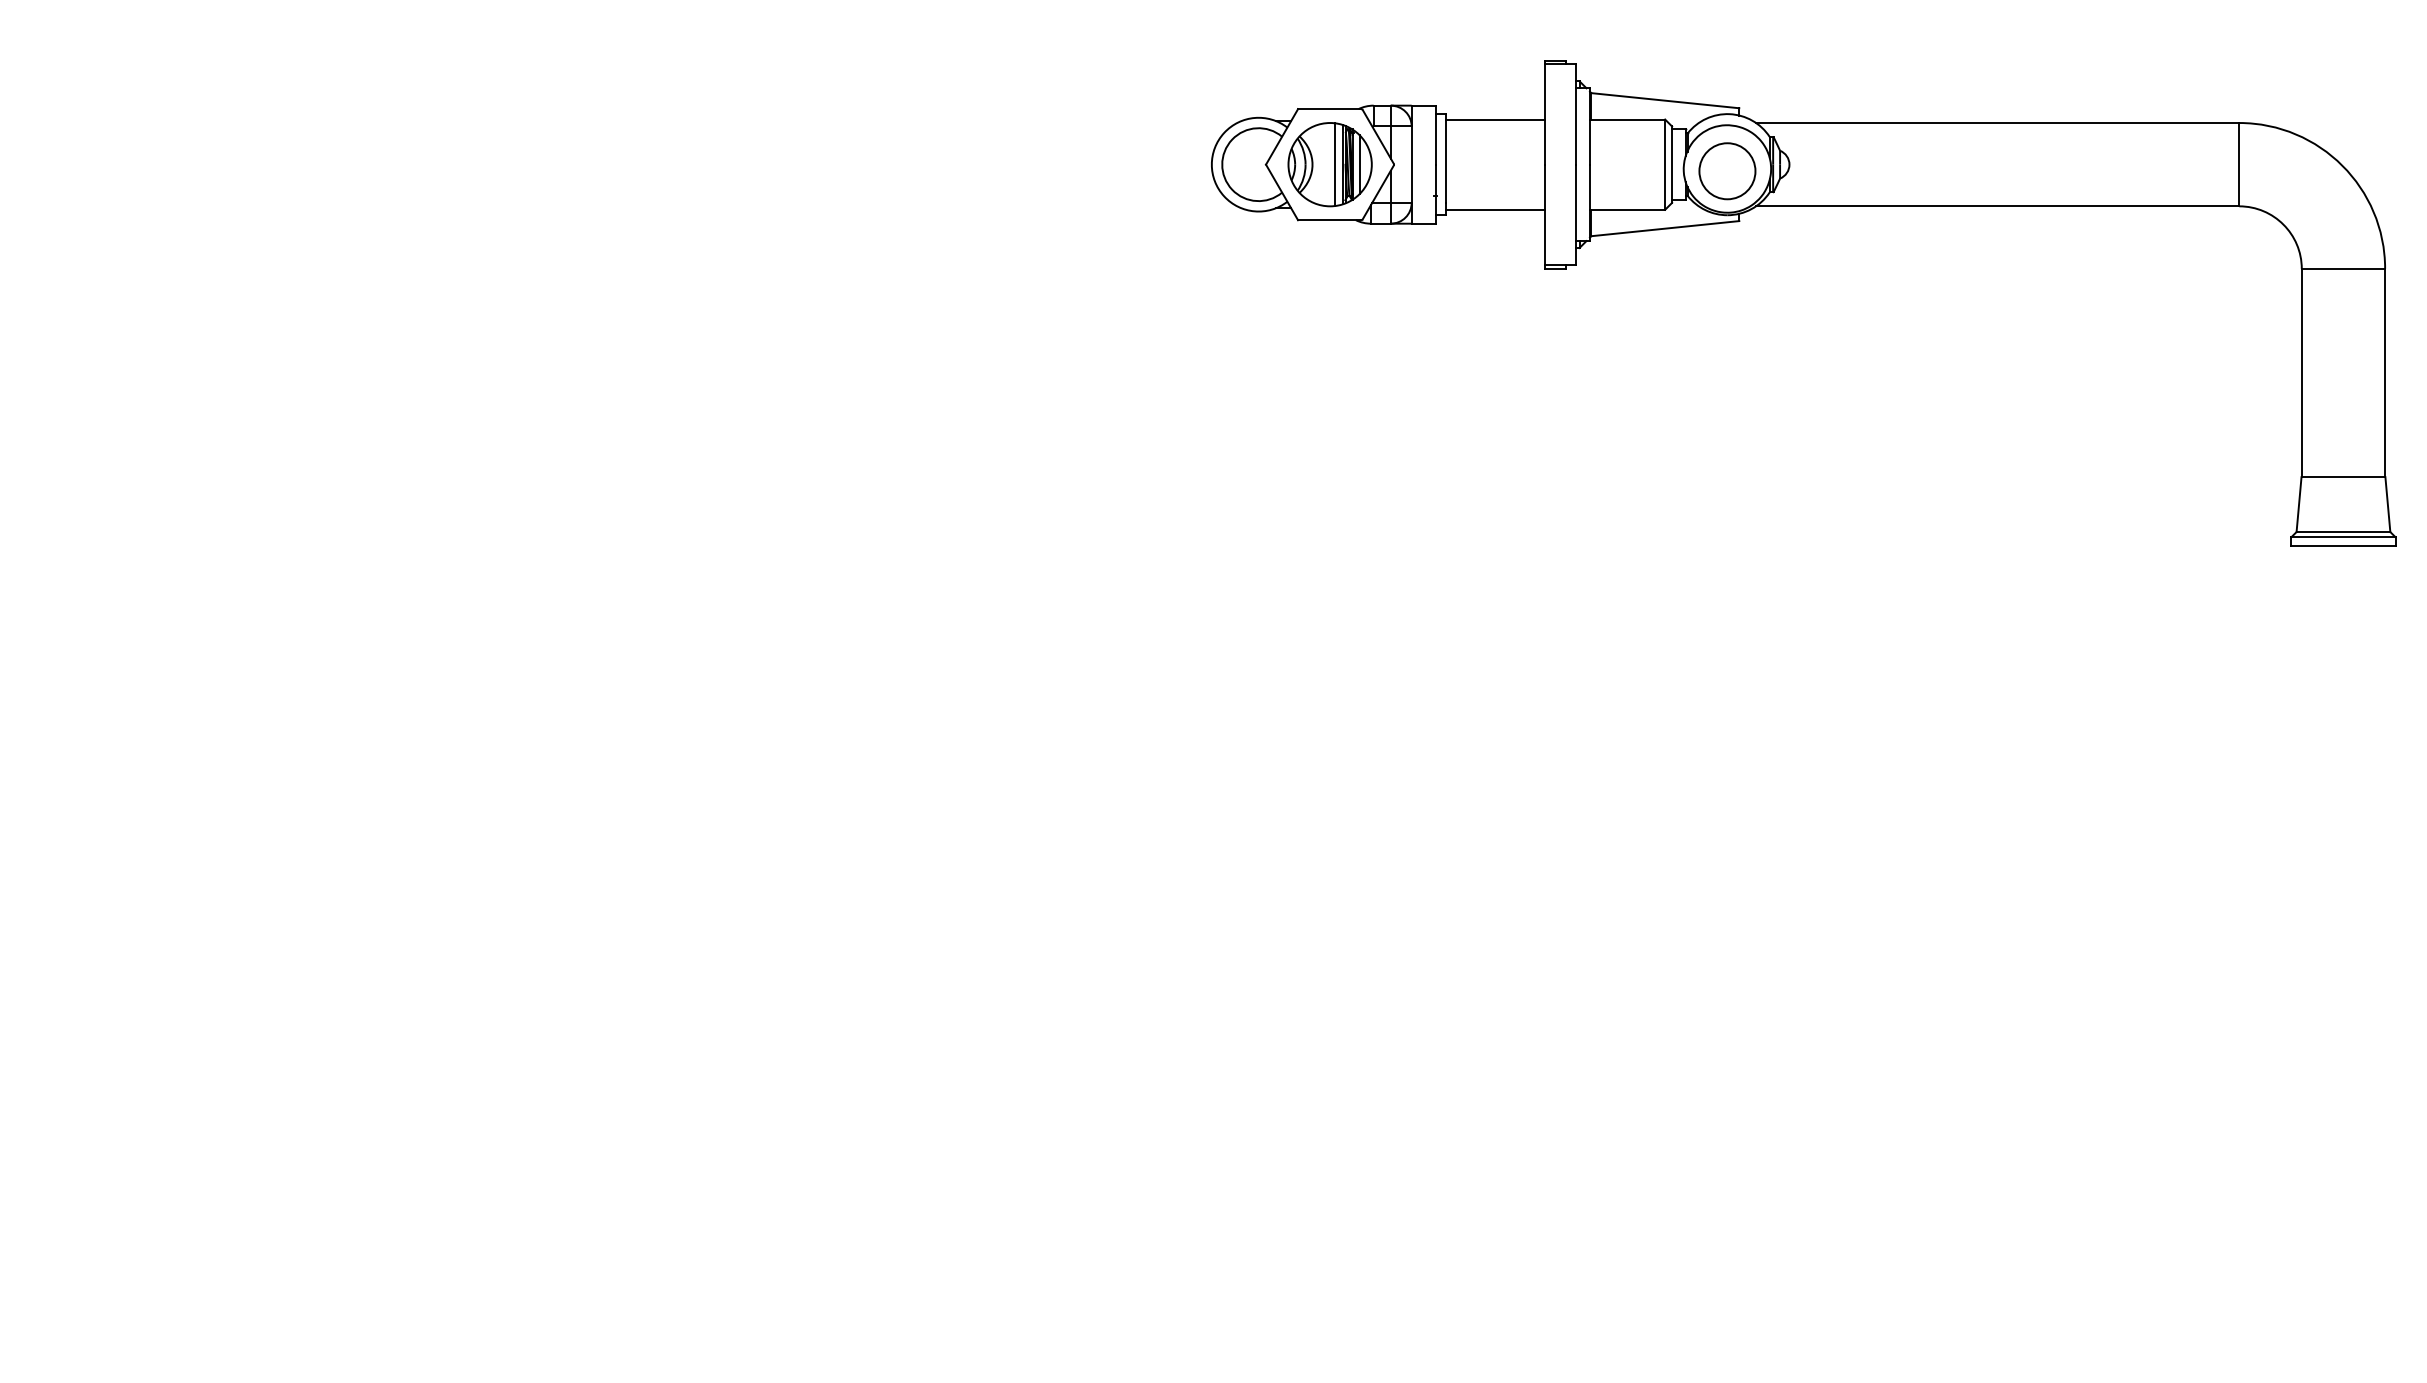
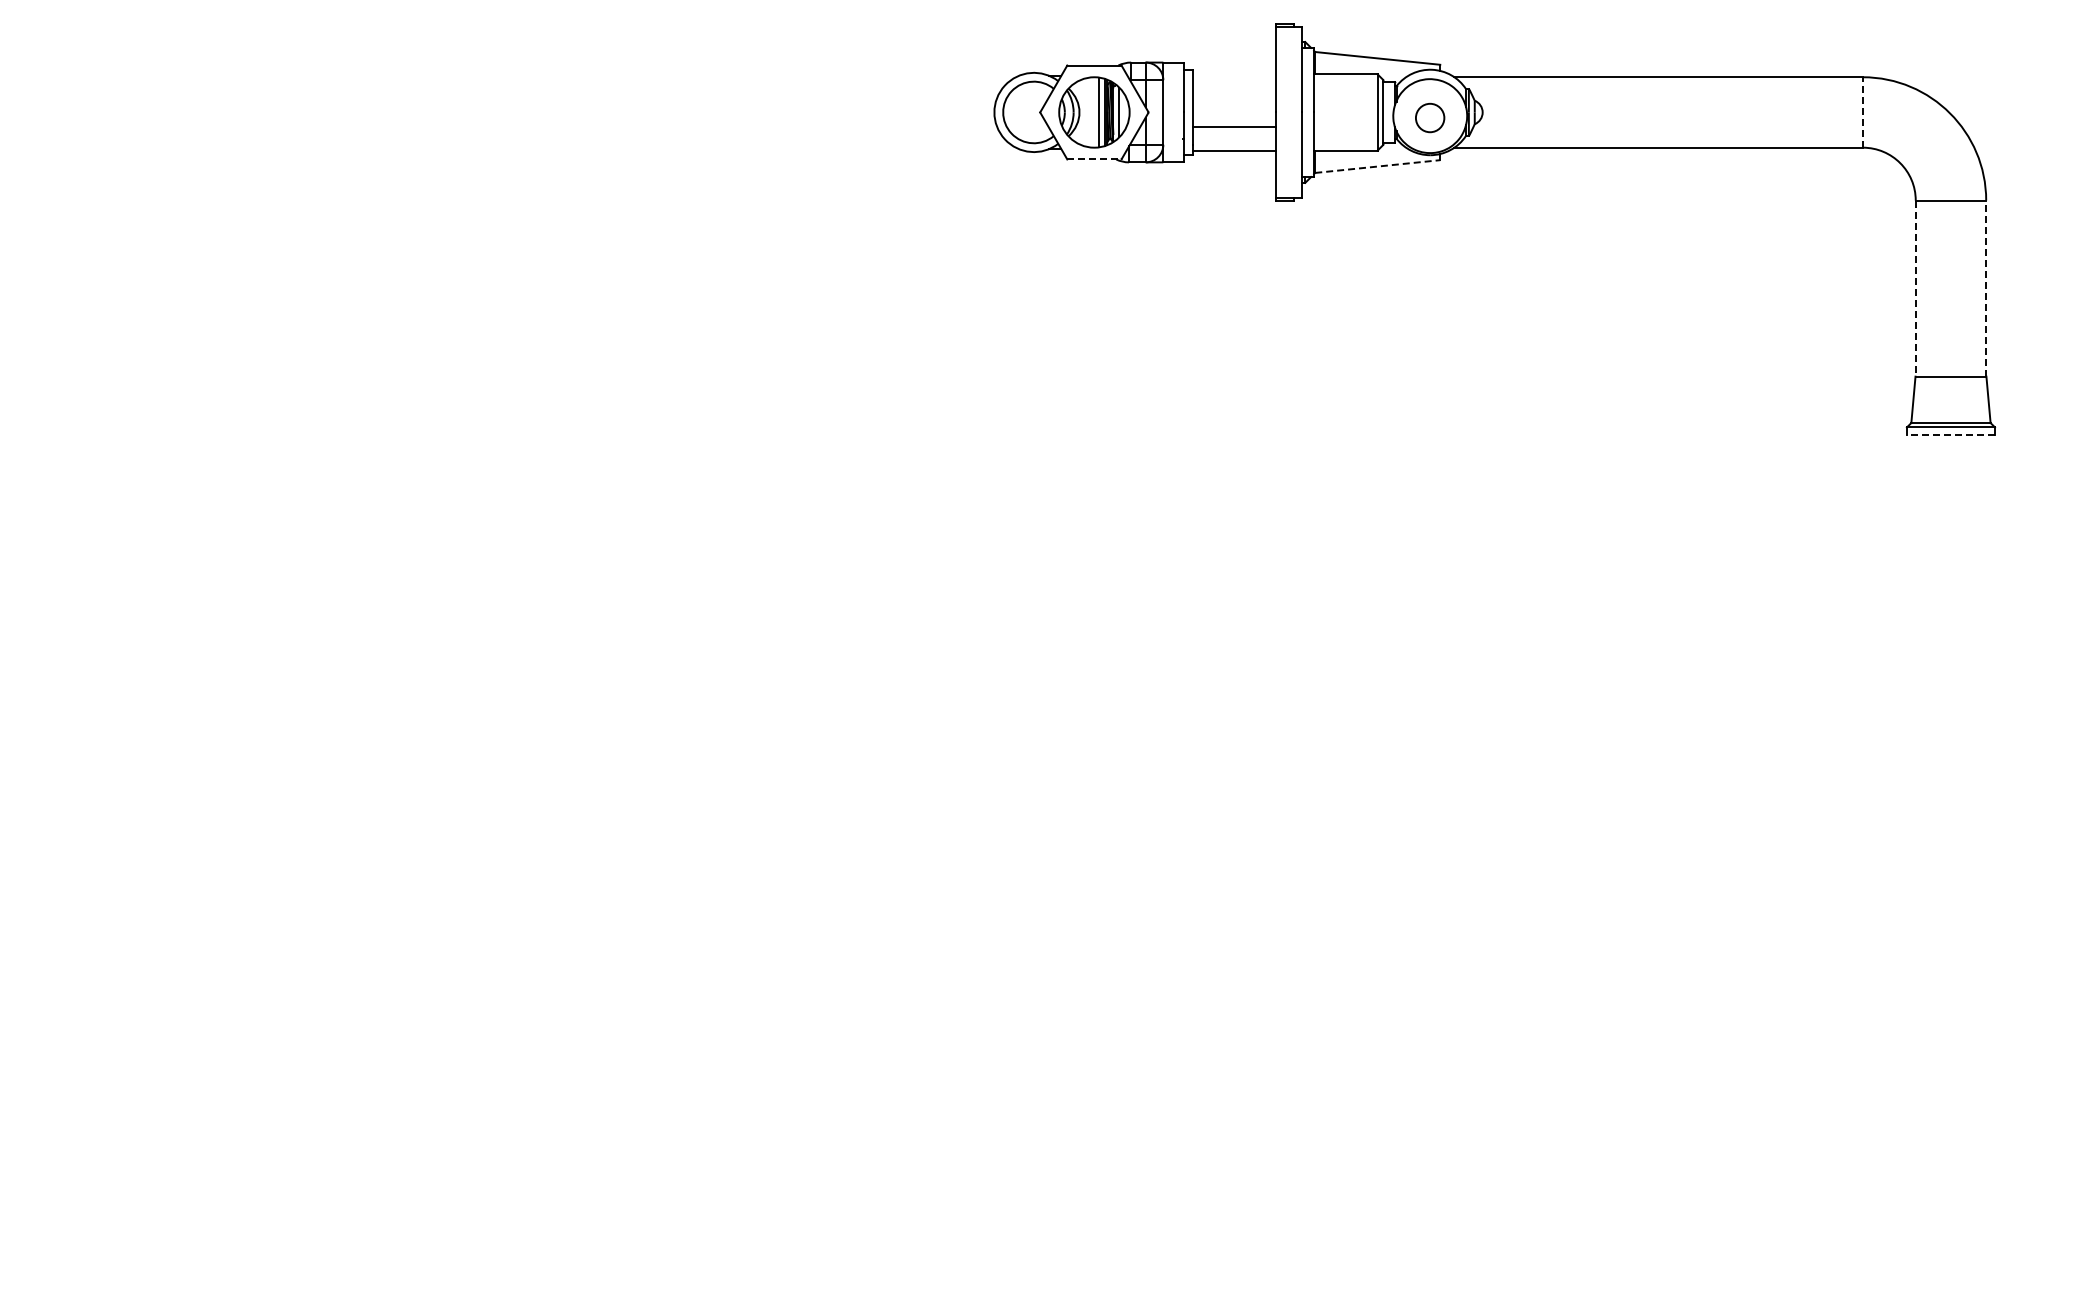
line: (1494, 119) -> (1233, 127), moved
line: (2238, 163) -> (1862, 111), solid -> dashed
circle: (1726, 170) -> (1429, 117), size x0.6
line: (1330, 220) -> (1094, 159), solid -> dashed
line: (1665, 228) -> (1377, 166), solid -> dashed
line: (2385, 372) -> (1986, 288), solid -> dashed
line: (2301, 374) -> (1915, 289), solid -> dashed
line: (2342, 546) -> (1950, 435), solid -> dashed

